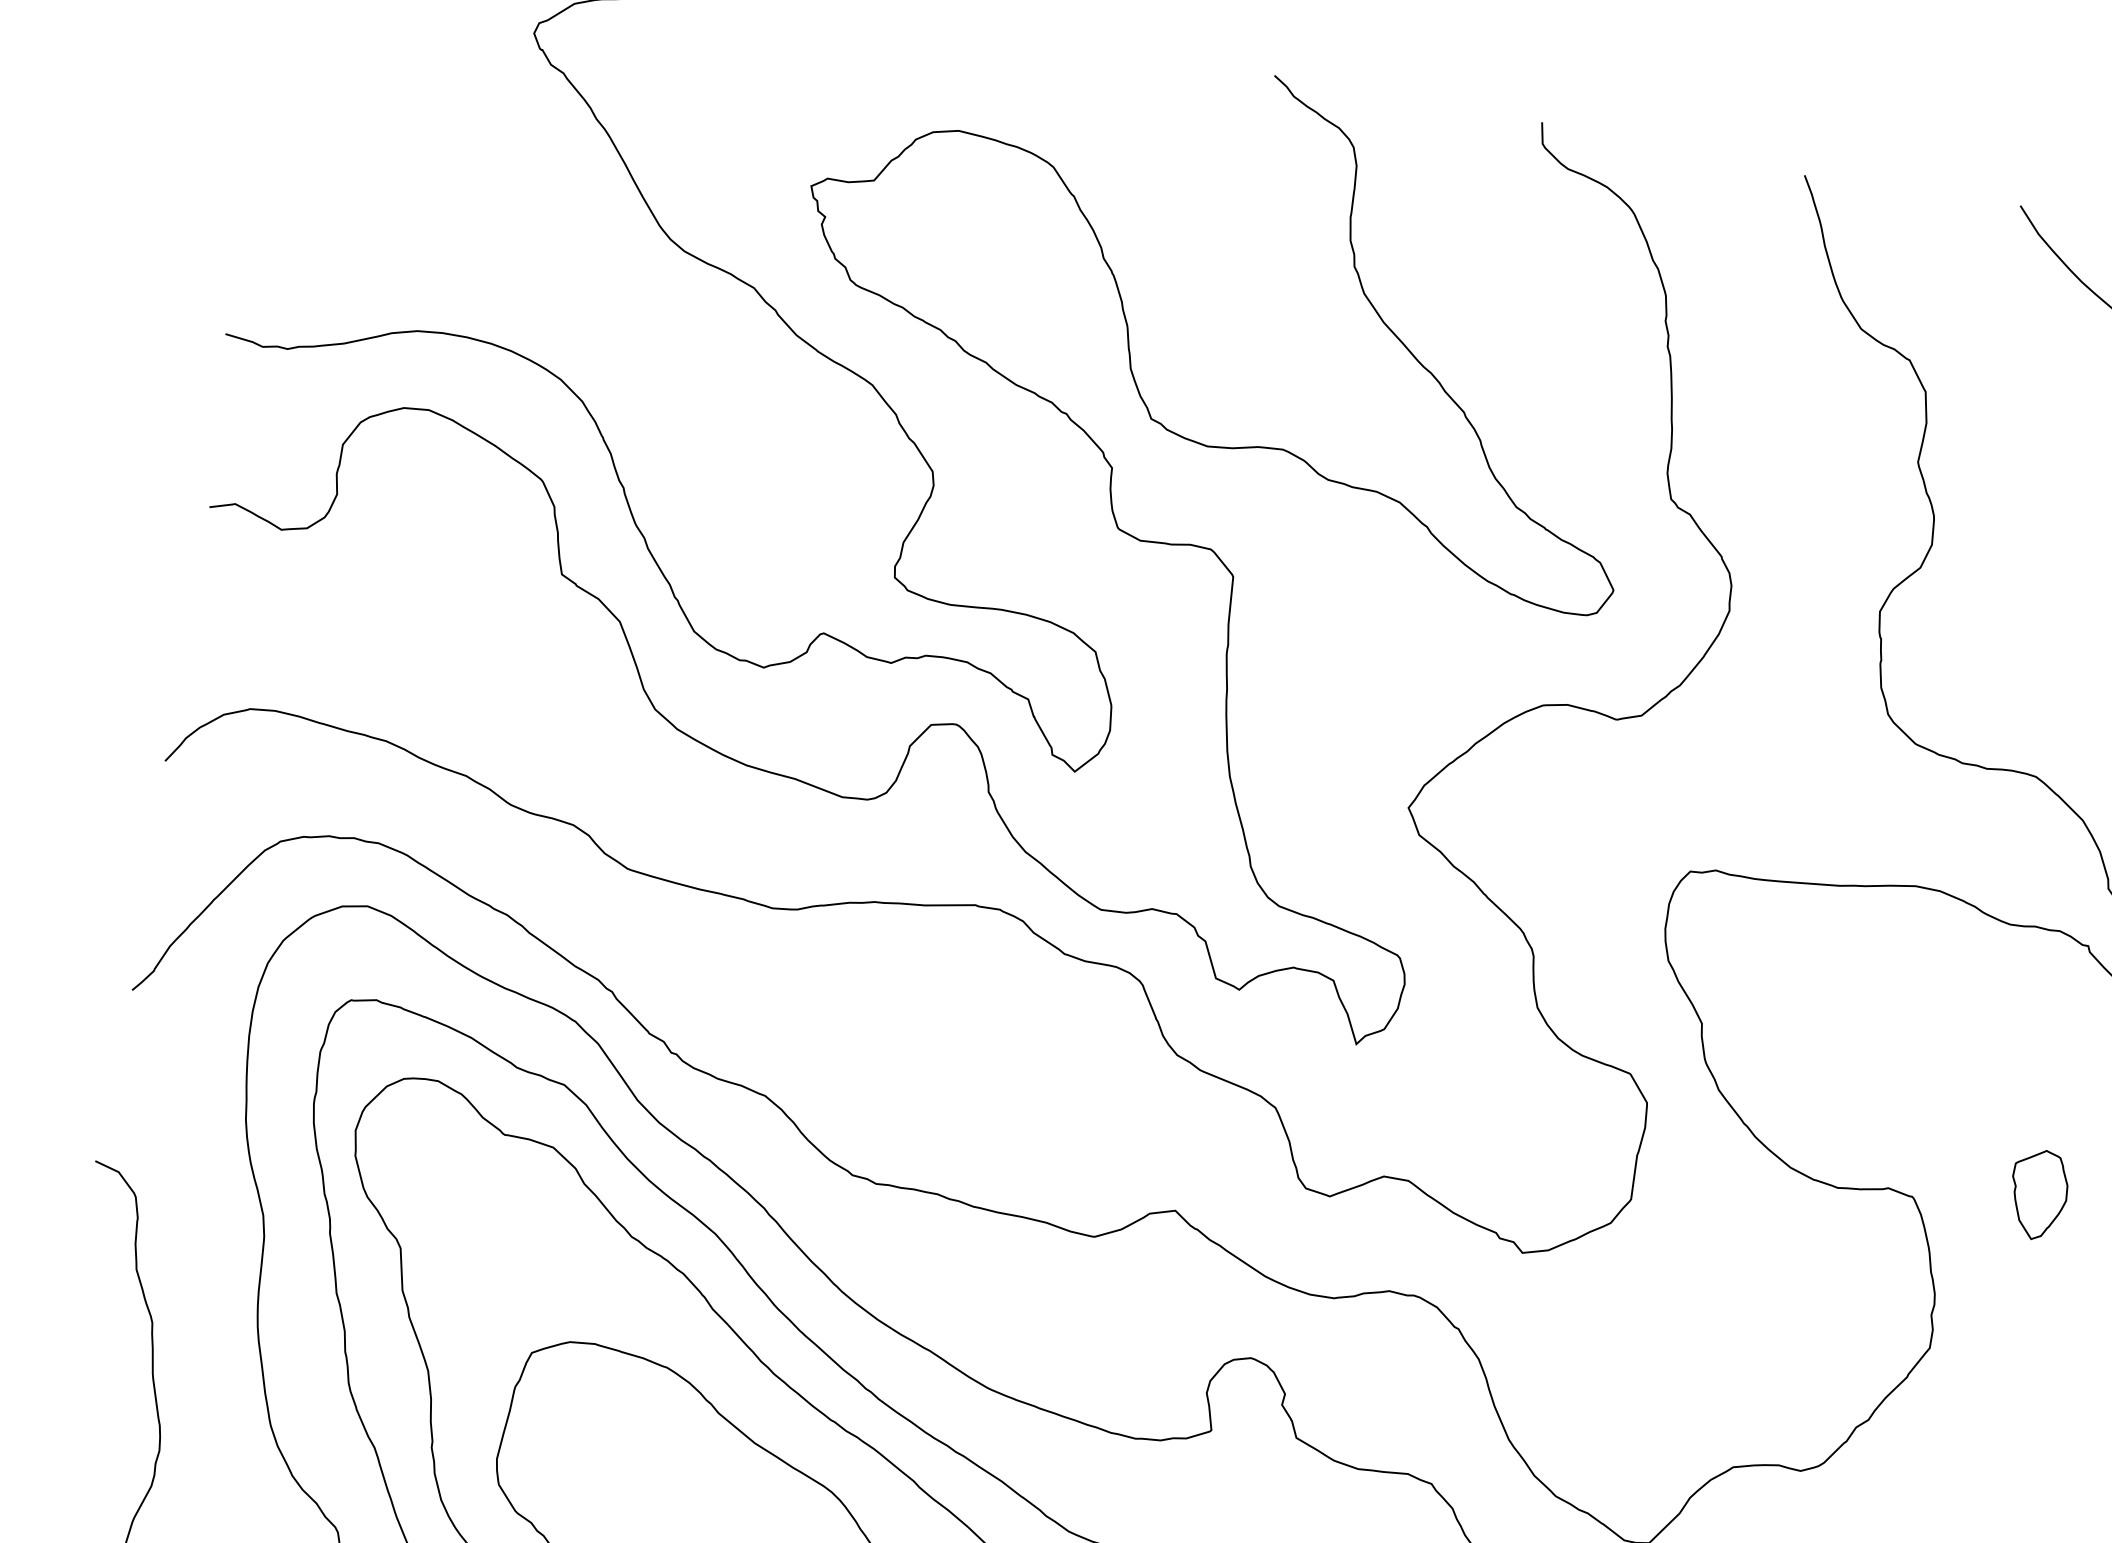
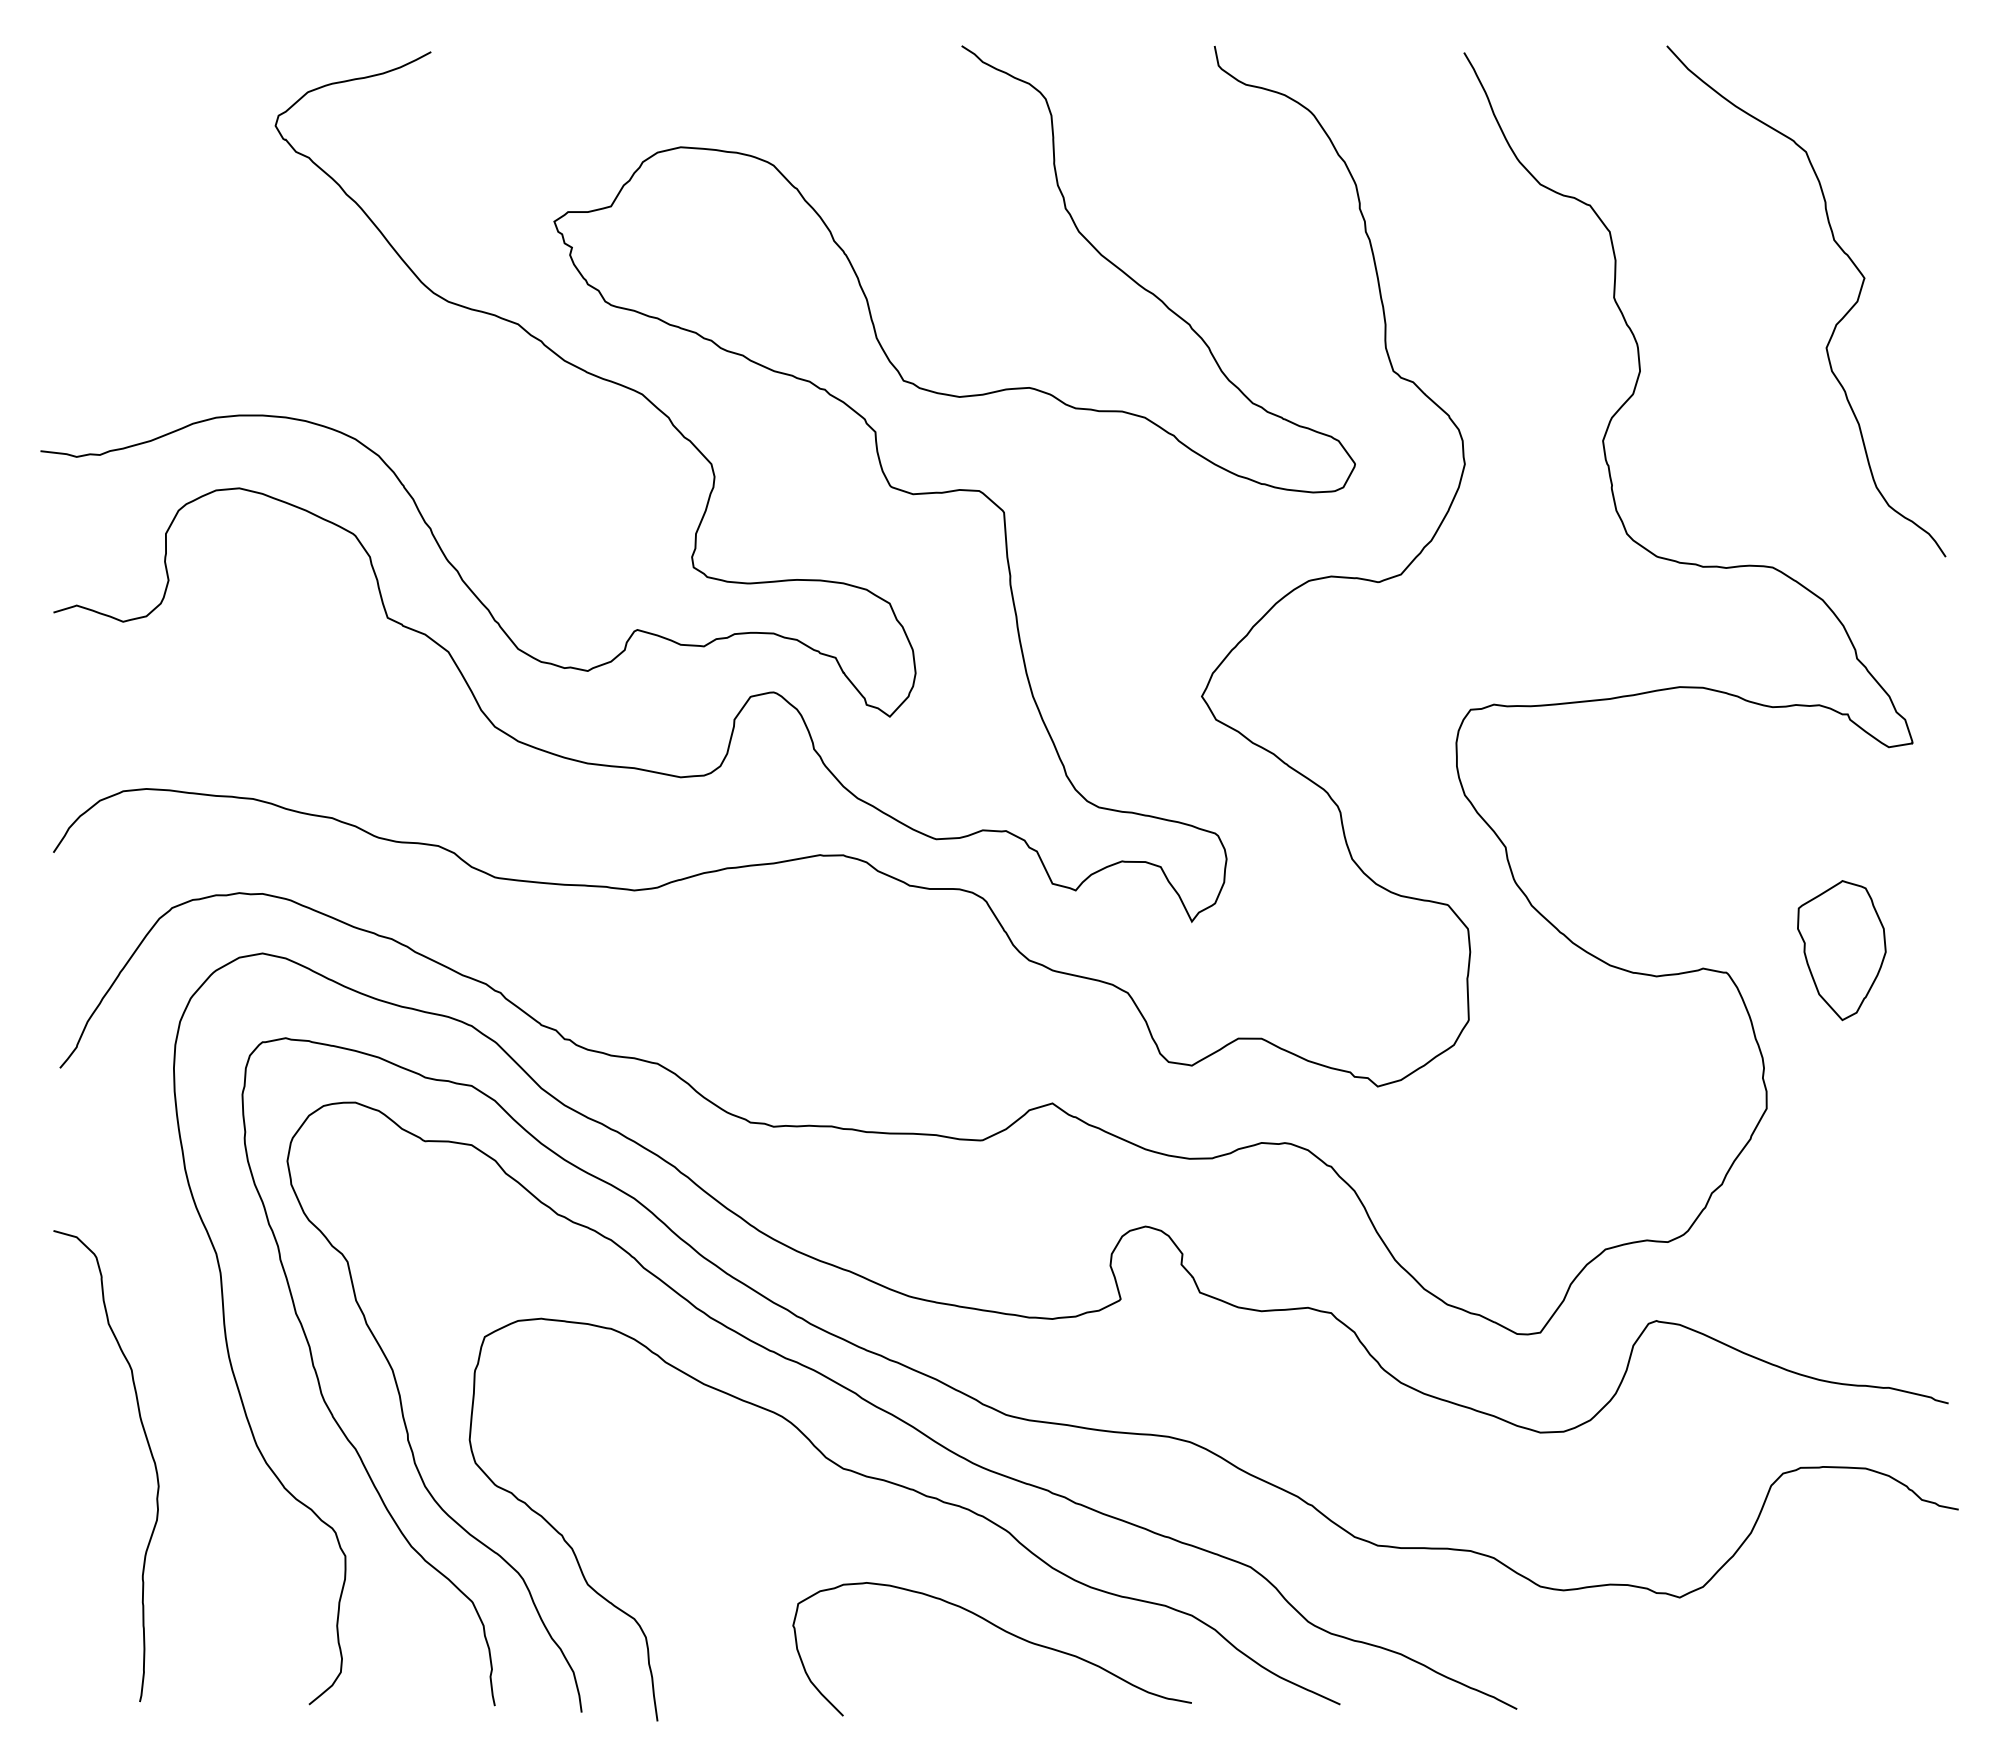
part: (2038, 1194) -> (1841, 950), size x1.67

